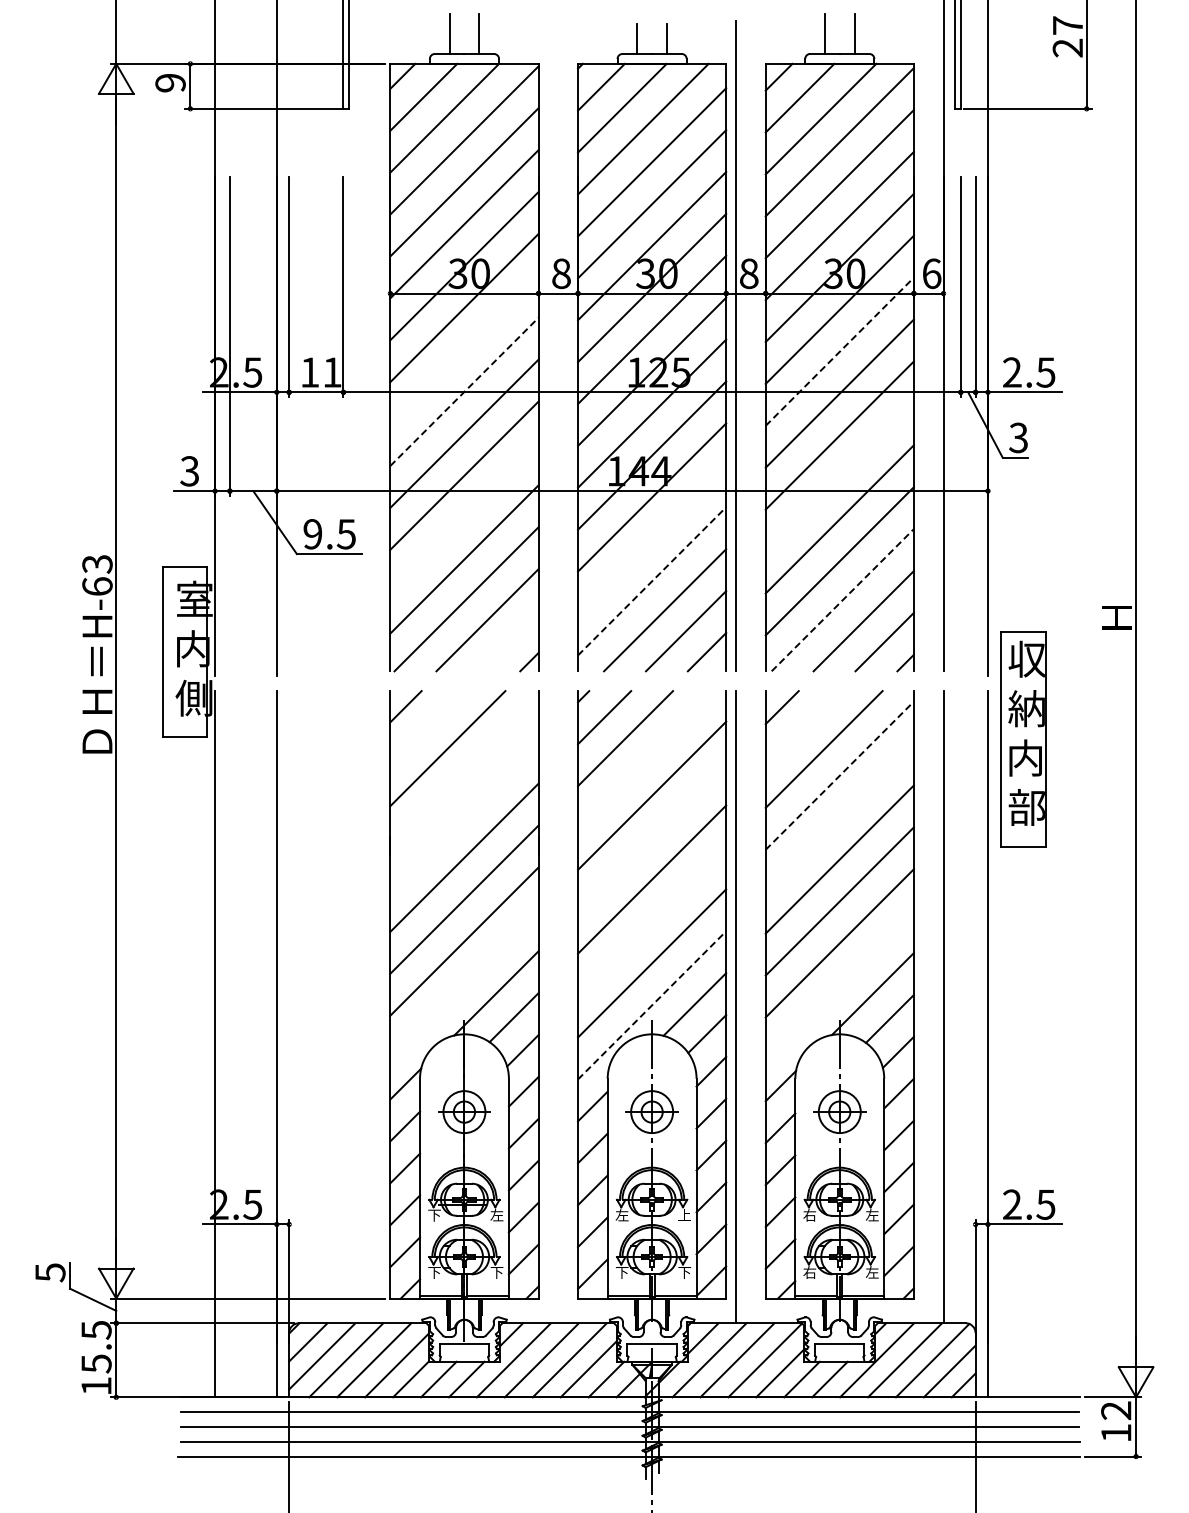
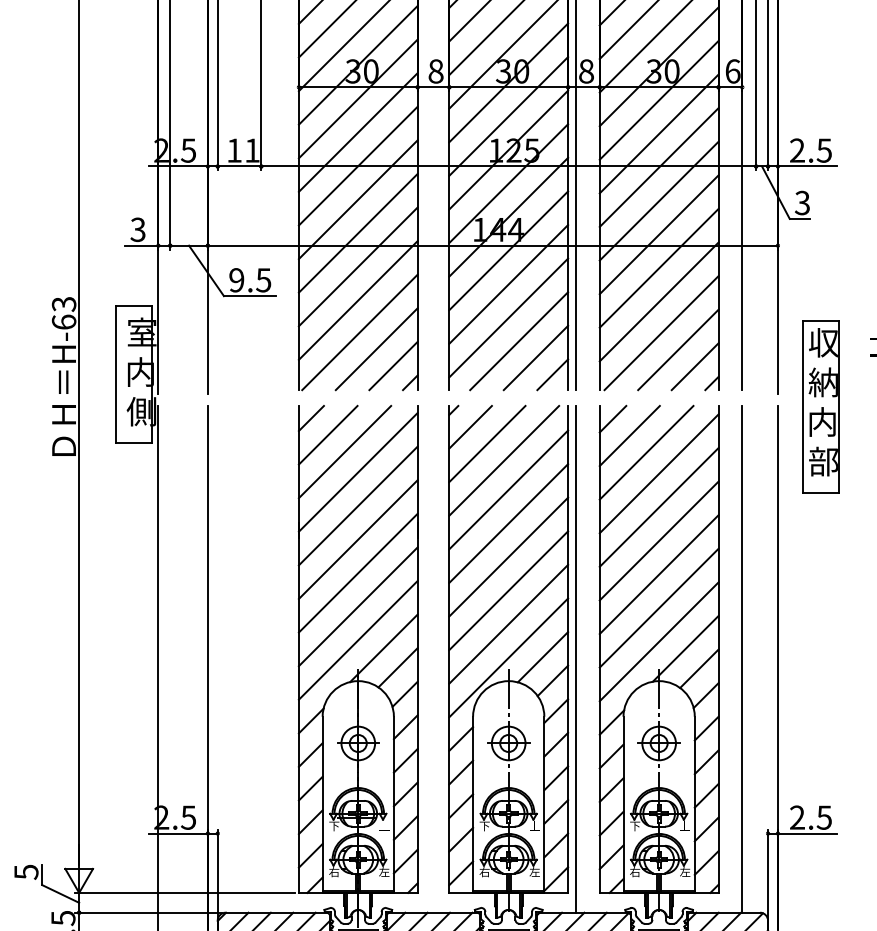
line: (464, 349) -> (358, 132), added
line: (839, 351) -> (658, 133), dashed -> solid
line: (464, 391) -> (358, 165), dashed -> solid
line: (839, 477) -> (658, 234), added
line: (464, 517) -> (358, 266), added
line: (652, 539) -> (509, 284), added
line: (652, 581) -> (509, 318), dashed -> solid
line: (842, 600) -> (661, 333), dashed -> solid
line: (508, 641) -> (393, 366), added
line: (426, 727) -> (327, 435), added
line: (802, 728) -> (629, 435), added
part: (1023, 739) -> (820, 407), moved
line: (646, 759) -> (504, 460), added
line: (464, 773) -> (358, 472), added
line: (839, 775) -> (658, 473), dashed -> solid
line: (464, 815) -> (358, 505), added
line: (839, 817) -> (658, 507), added
line: (652, 837) -> (509, 523), added
line: (652, 921) -> (509, 590), added
line: (464, 983) -> (358, 640), added
line: (839, 985) -> (658, 641), added
line: (652, 1005) -> (509, 658), dashed -> solid
text: (496, 1214) -> (383, 825), 左 -> 上
text: (621, 1214) -> (484, 825), 左 -> 下
text: (809, 1214) -> (634, 825), 右 -> 下
text: (872, 1214) -> (685, 825), 左 -> 上
text: (434, 1272) -> (334, 872), 下 -> 右
text: (496, 1272) -> (383, 872), 下 -> 左
text: (621, 1272) -> (484, 872), 下 -> 右
text: (684, 1272) -> (534, 872), 下 -> 左

